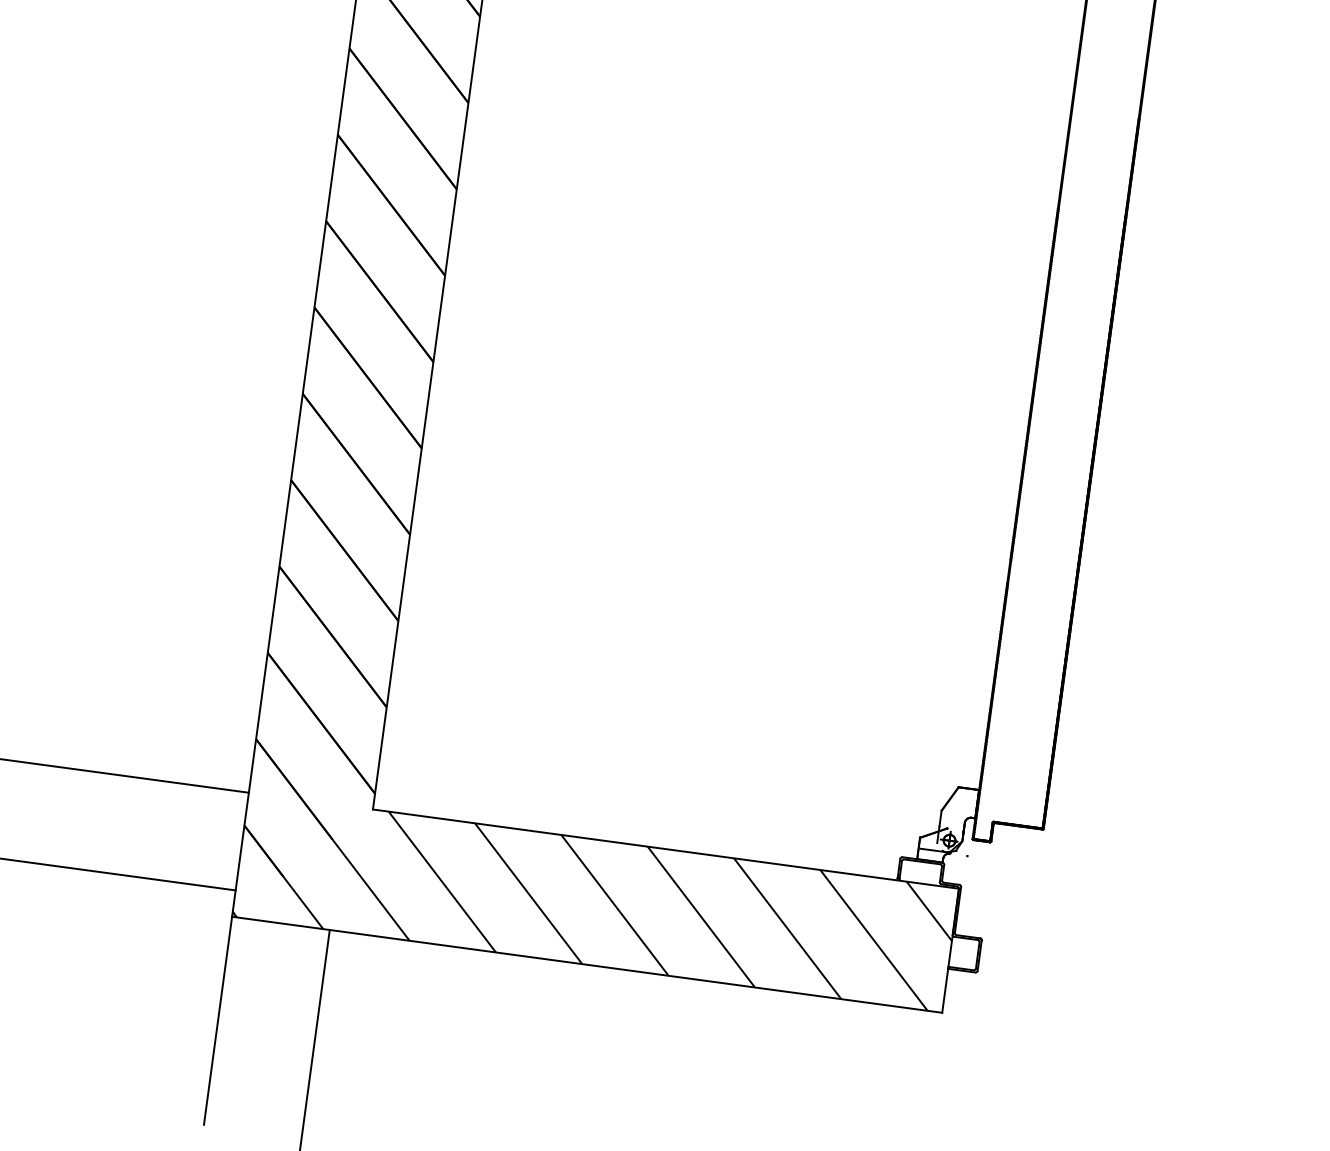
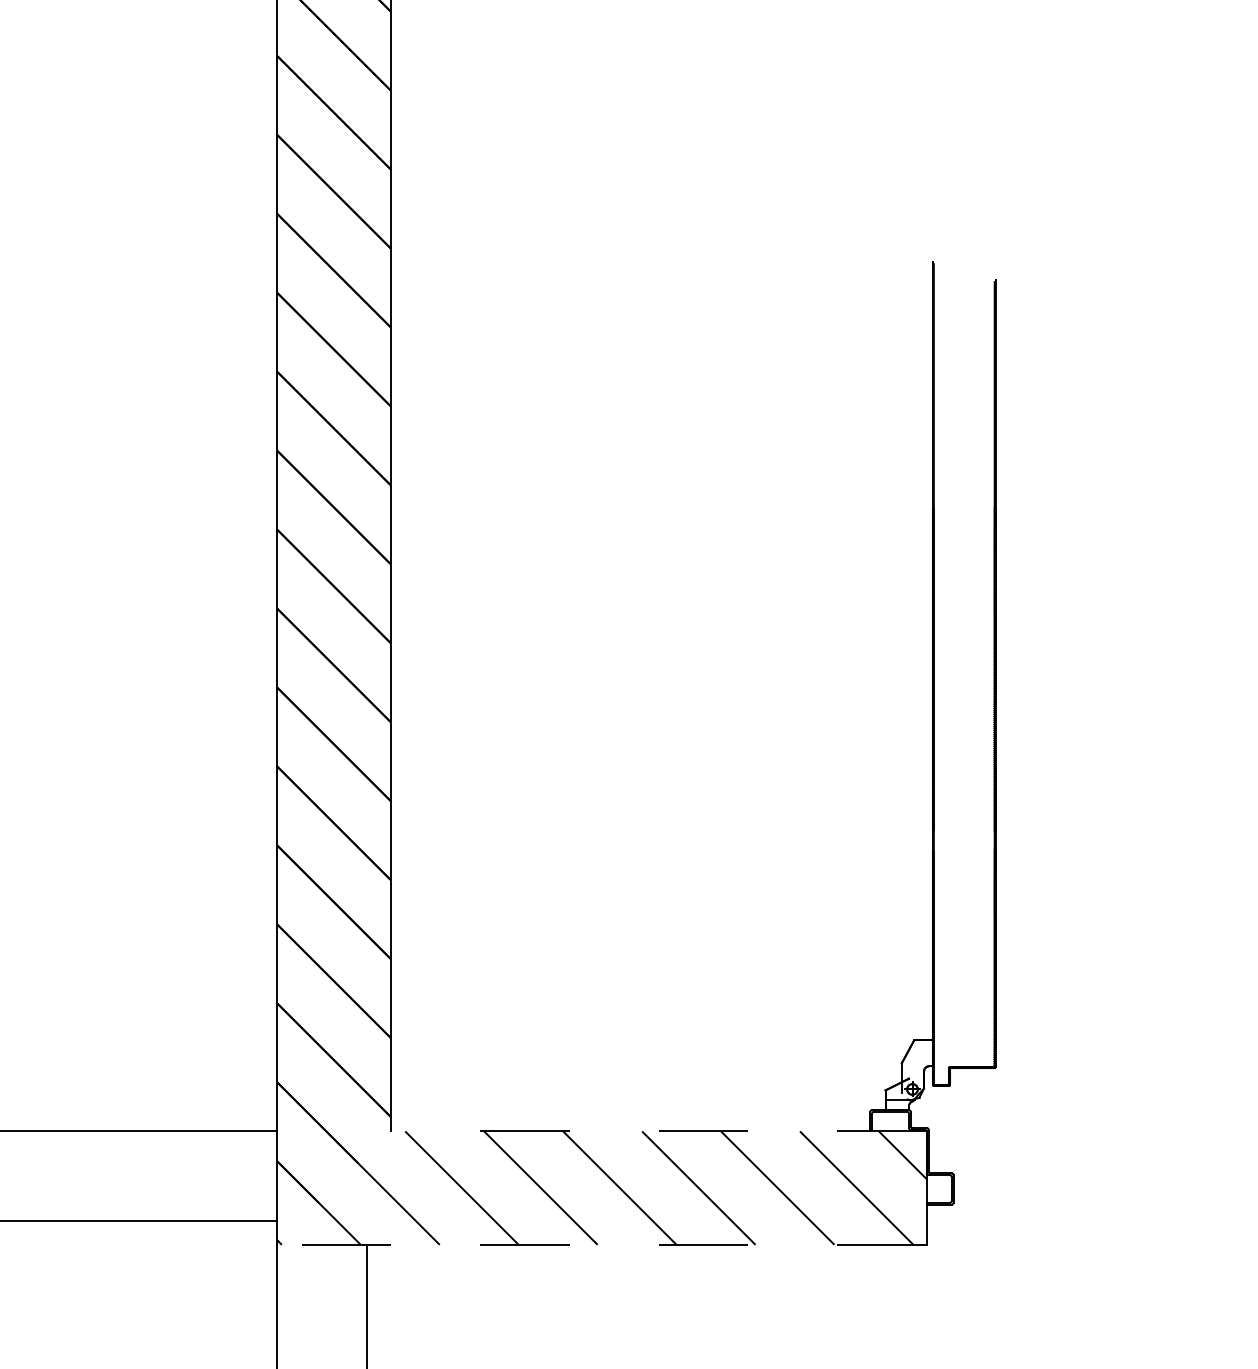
line: (665, 849) -> (658, 1131), solid -> dashed
line: (587, 964) -> (602, 1244), solid -> dashed

